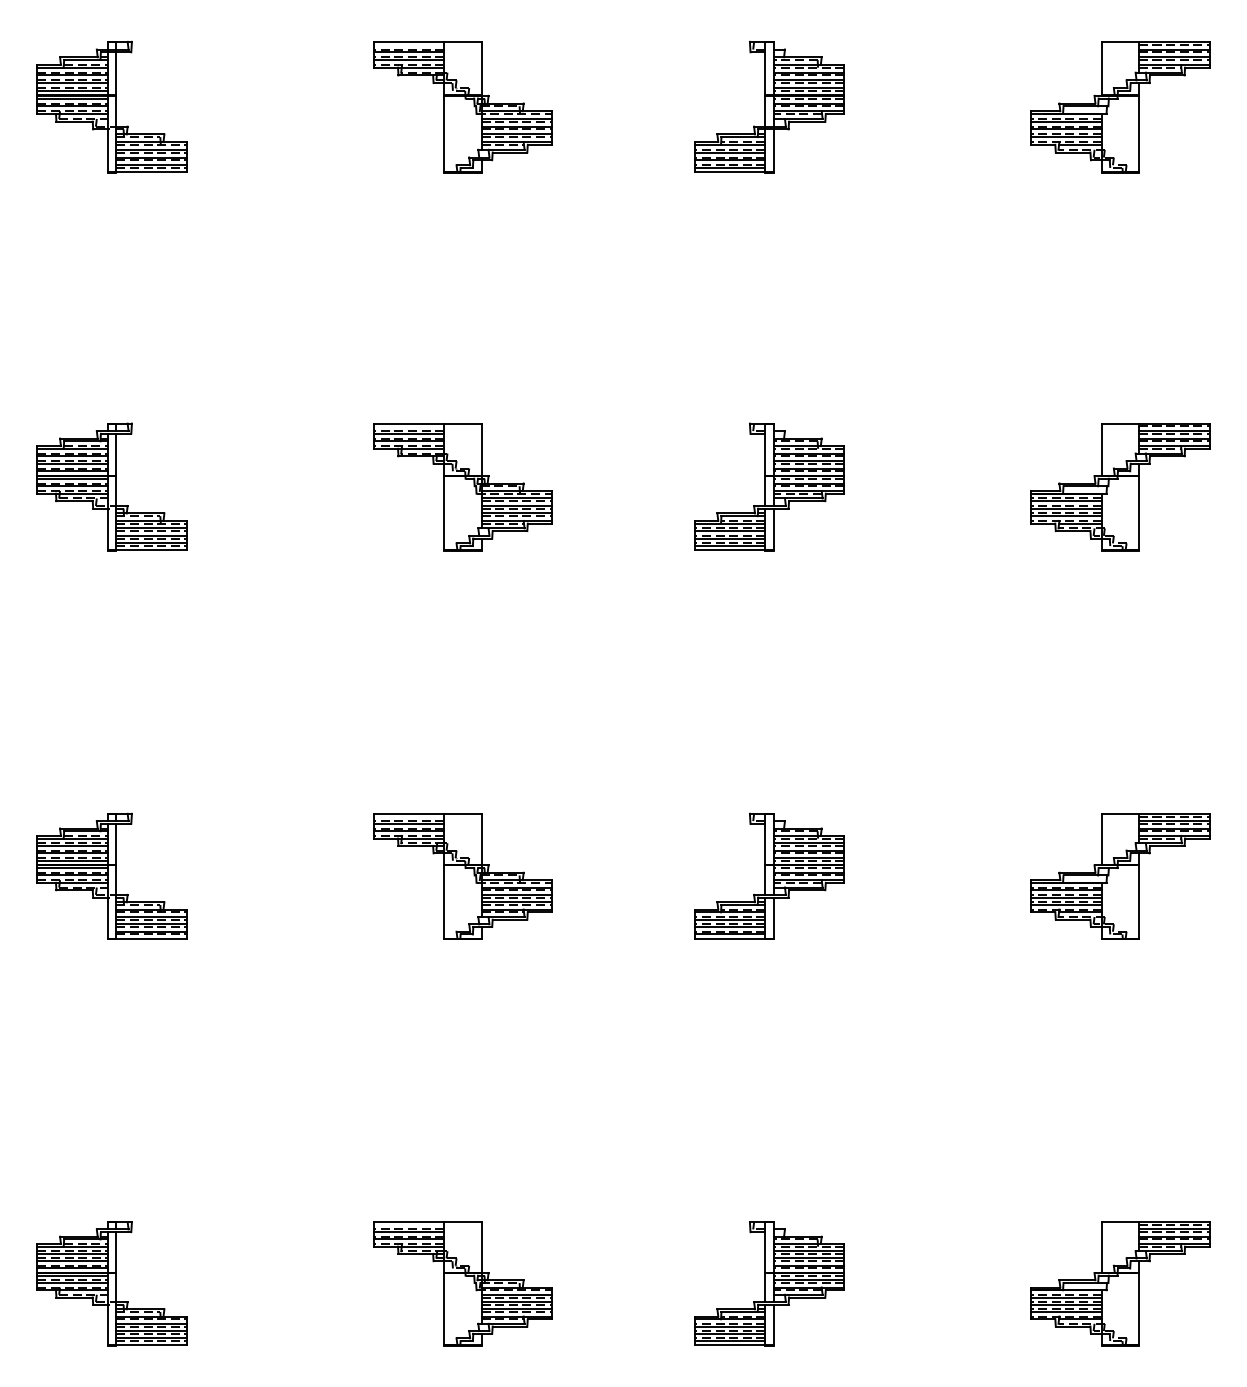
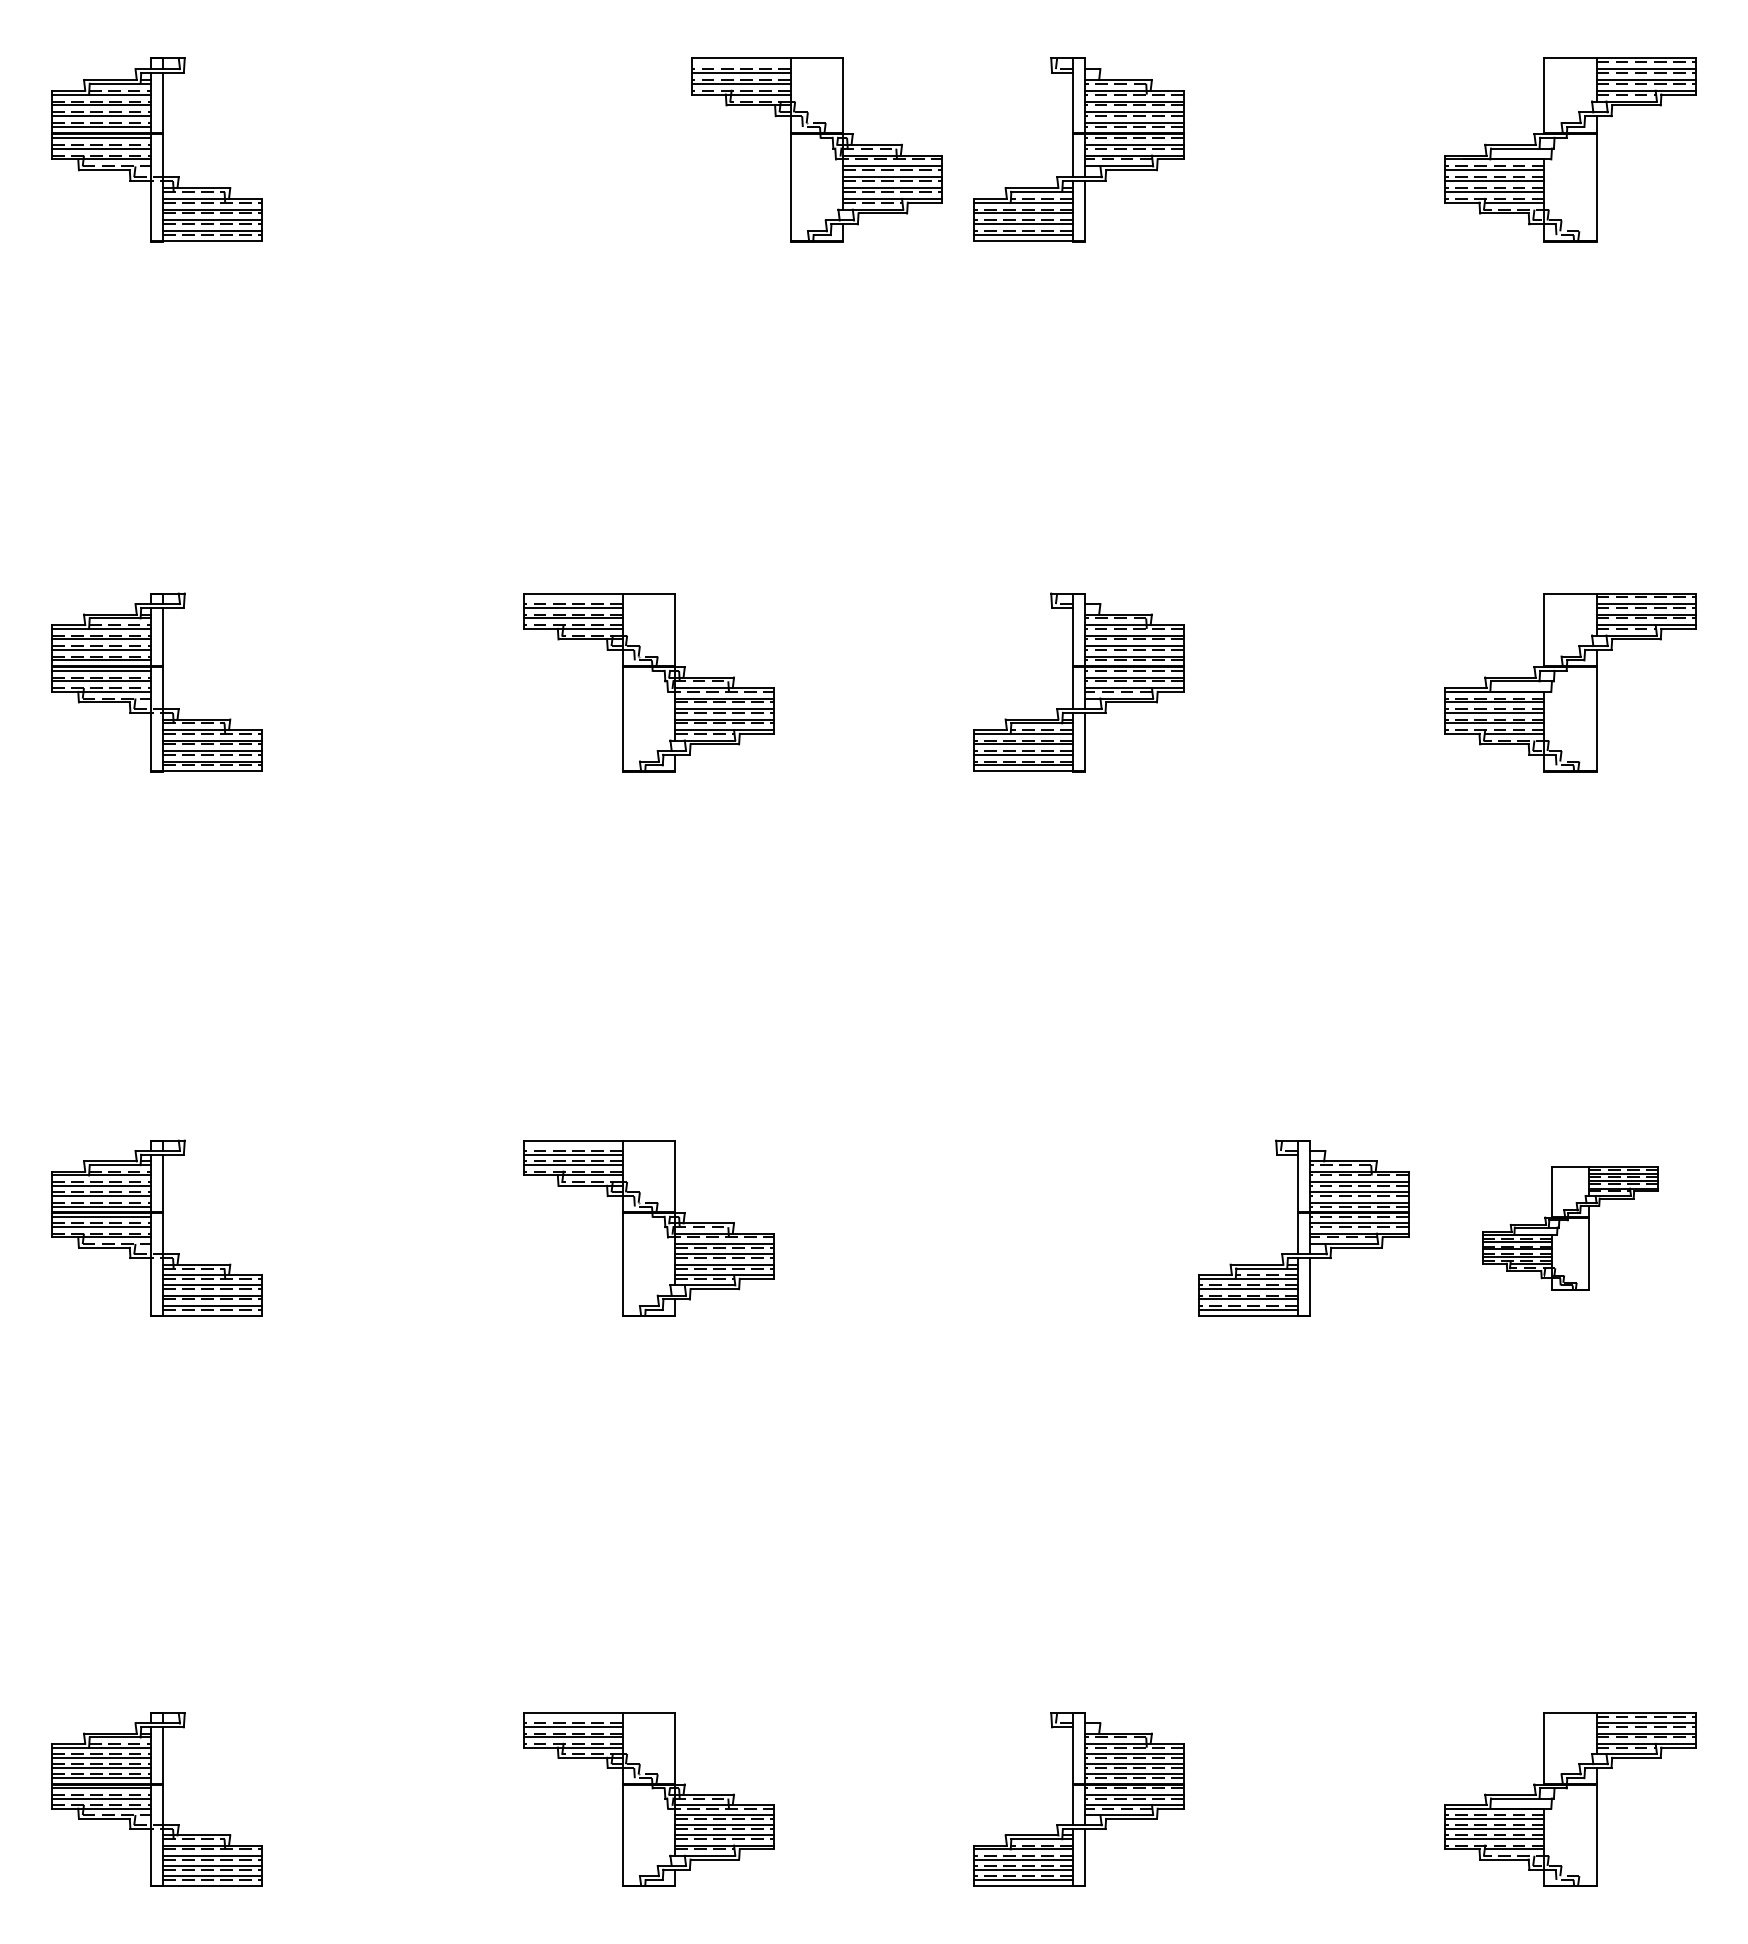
part: (462, 106) -> (816, 149), moved
part: (769, 875) -> (1303, 1227), moved
part: (1120, 876) -> (1570, 1228), size x0.7

